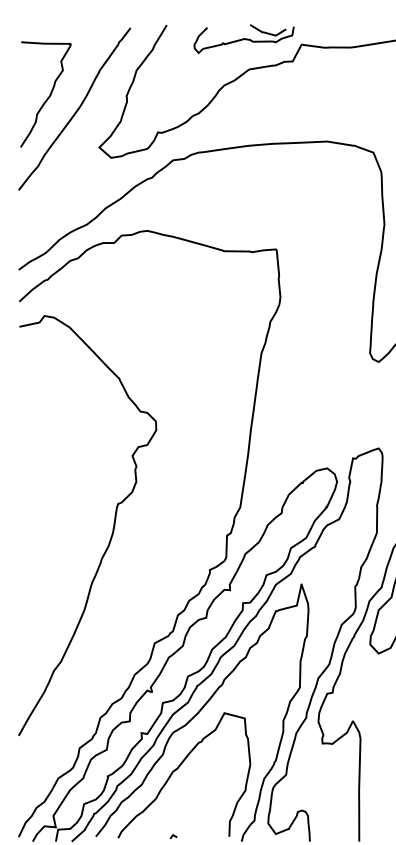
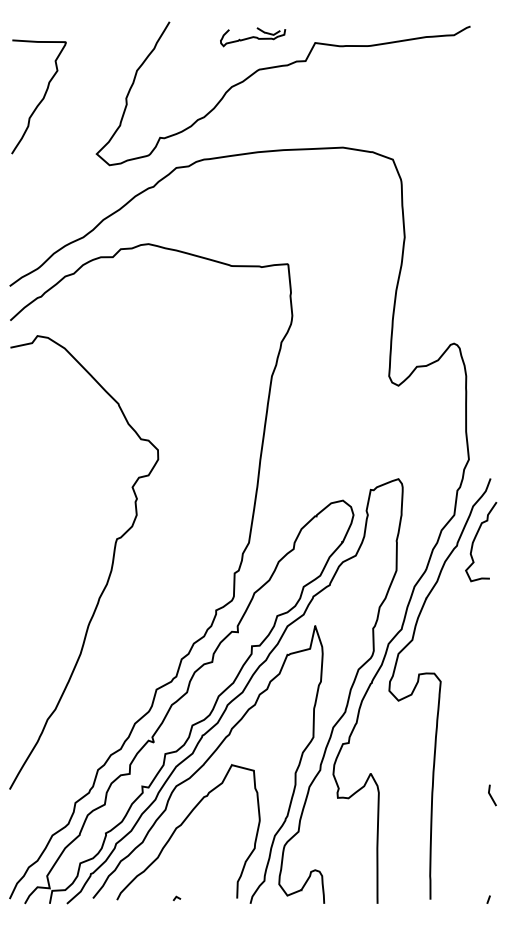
part: (243, 39) -> (252, 37), size x0.6
curve: (76, 109) -> (72, 113), removed

